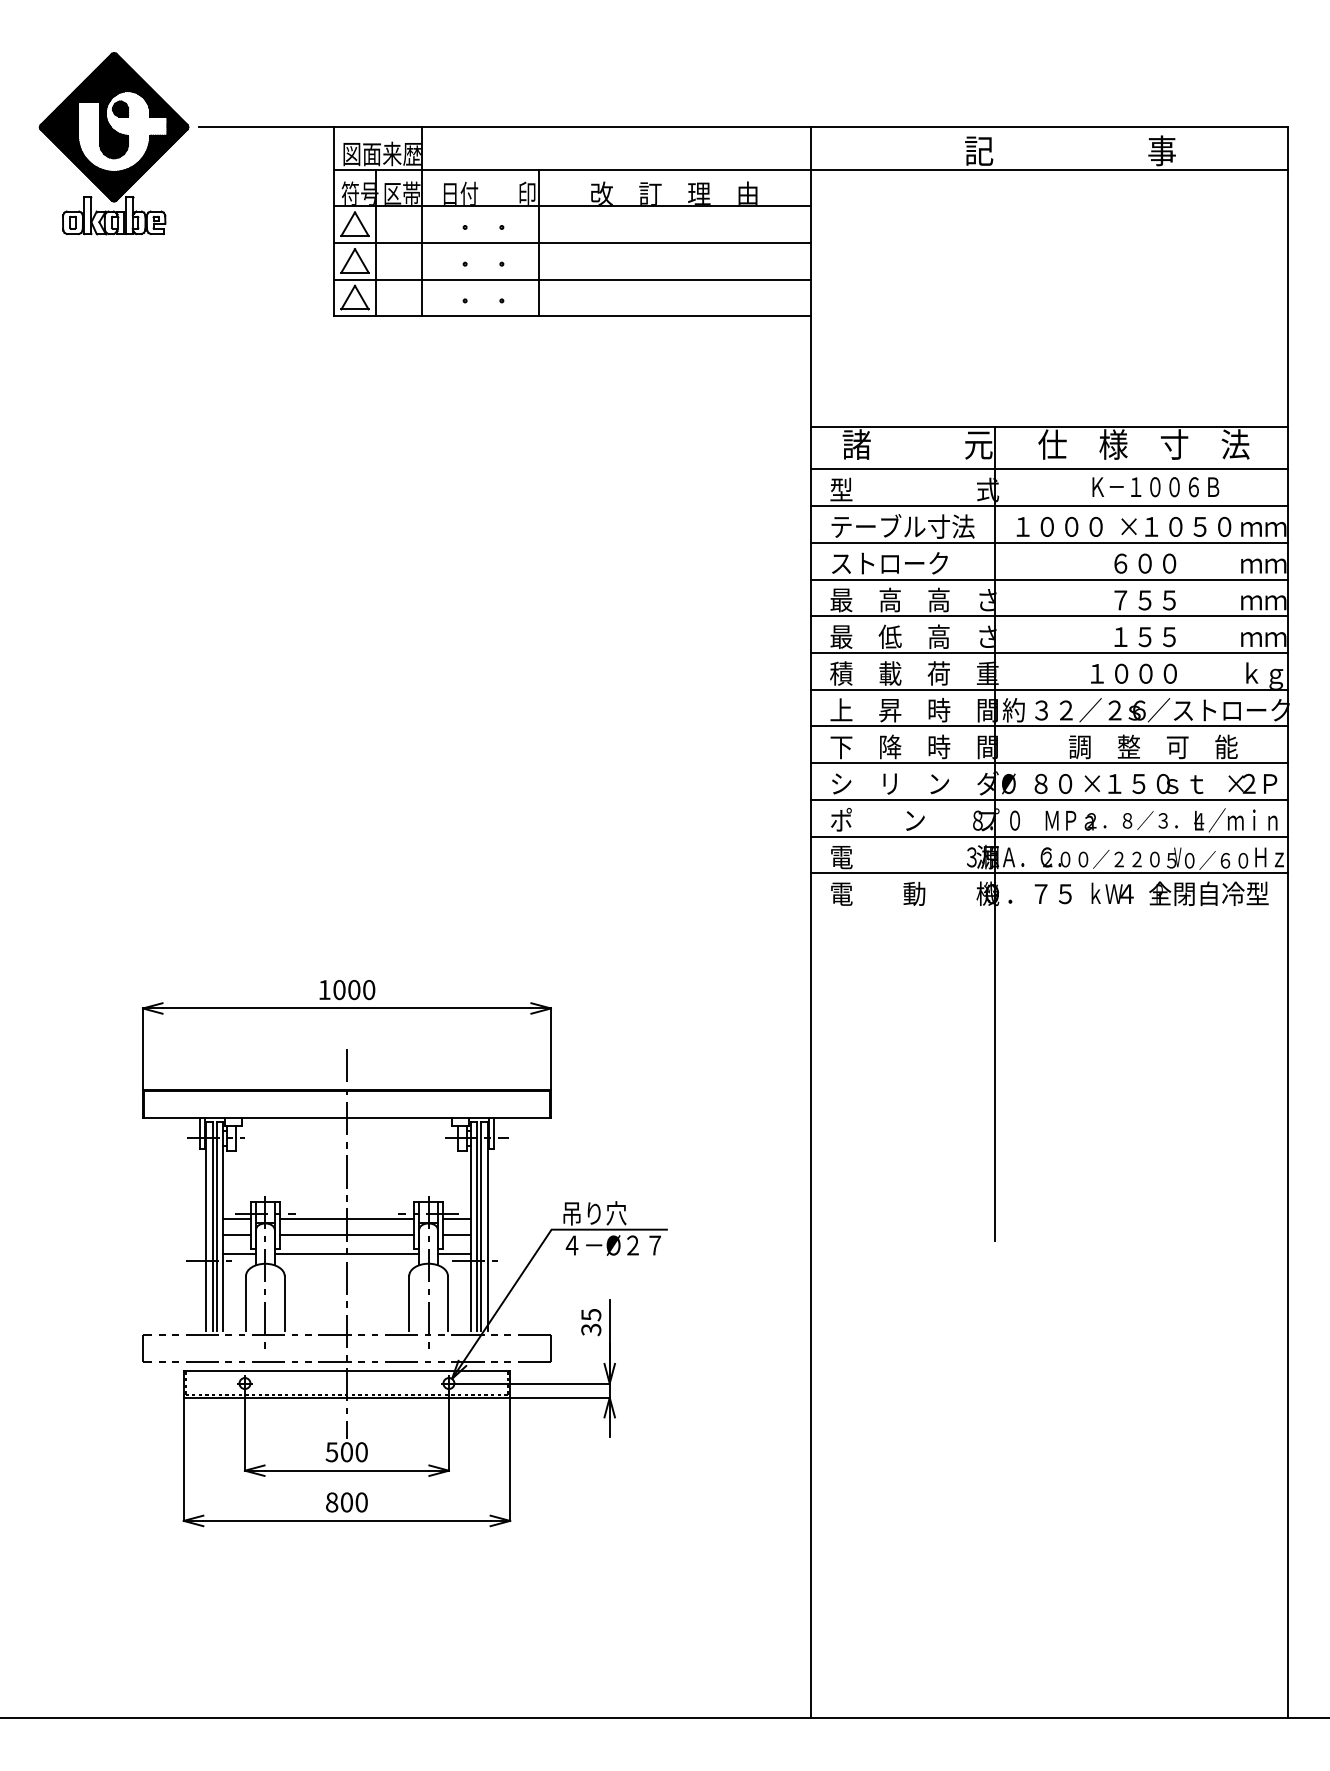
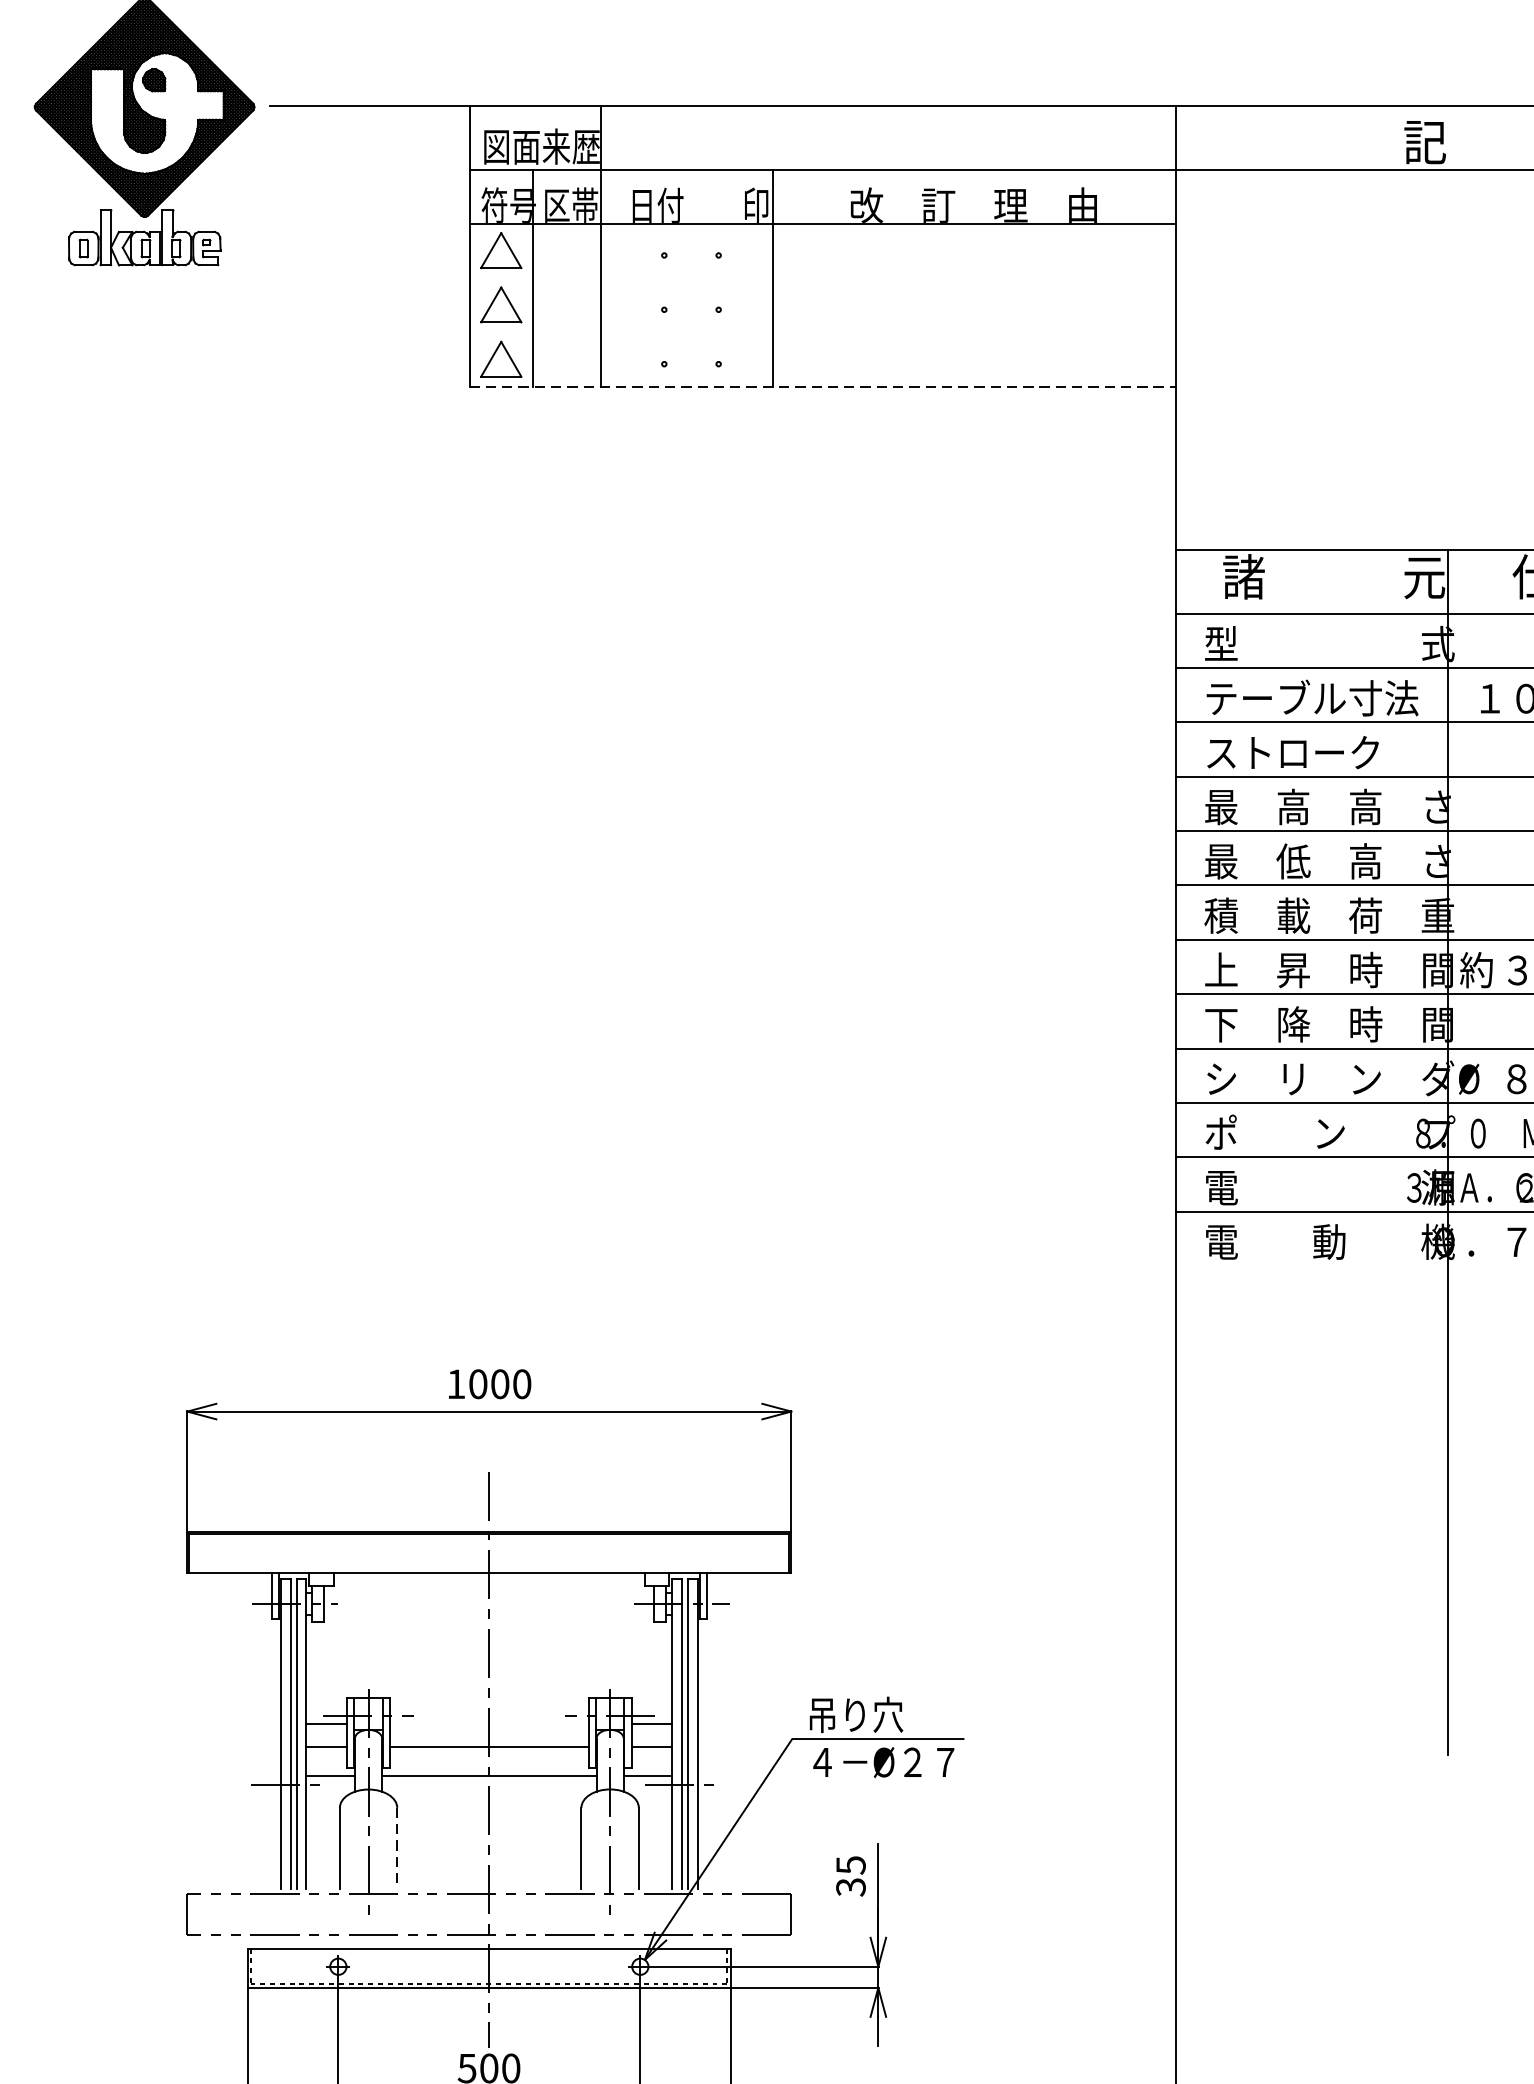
line: (571, 243) -> (821, 279), removed
line: (571, 279) -> (821, 332), removed
line: (572, 316) -> (823, 387), solid -> dashed
line: (346, 1219) -> (488, 1723), removed
line: (284, 1303) -> (396, 1848), solid -> dashed

